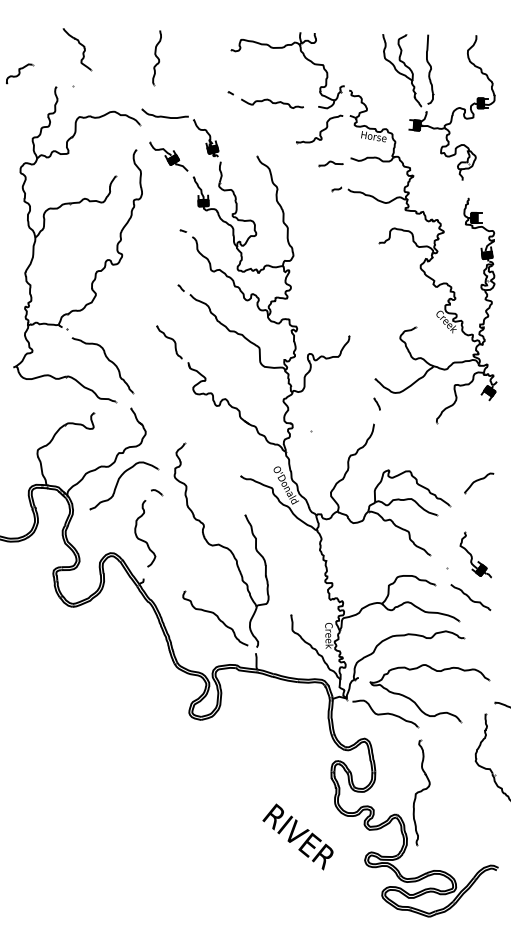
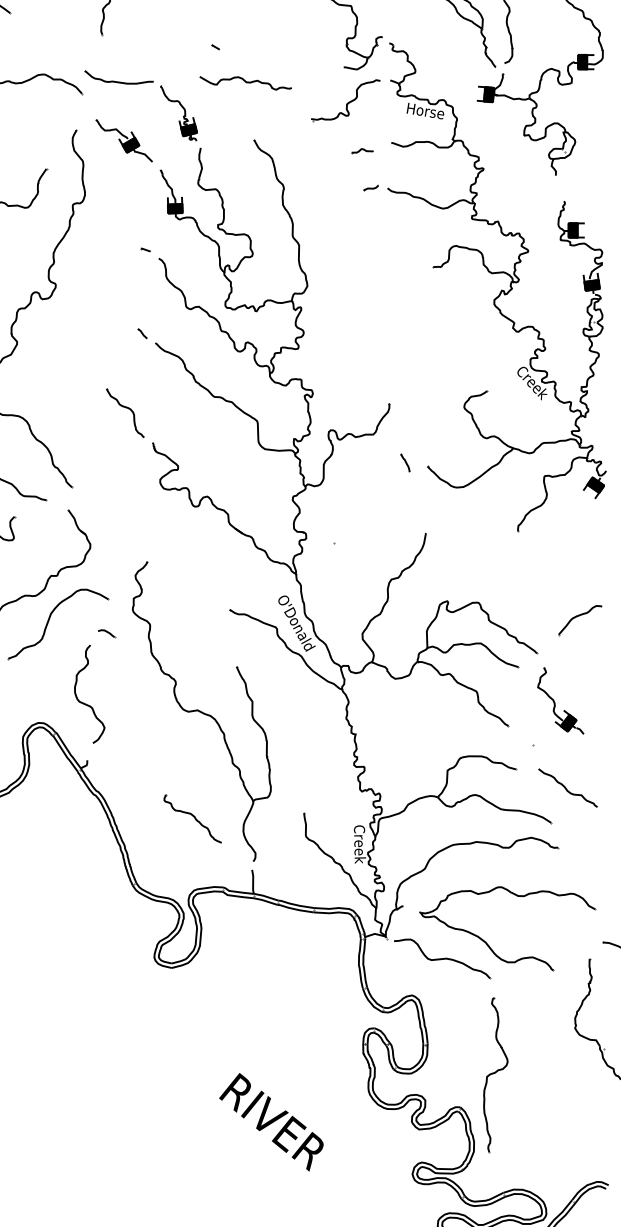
curve: (272, 103) -> (245, 82), moved
part: (330, 163) -> (361, 150), size x0.6
part: (376, 403) -> (404, 461), moved
part: (475, 554) -> (560, 699), moved
part: (215, 618) -> (192, 818), size x0.6
text: (297, 836) -> (270, 1121), moved

